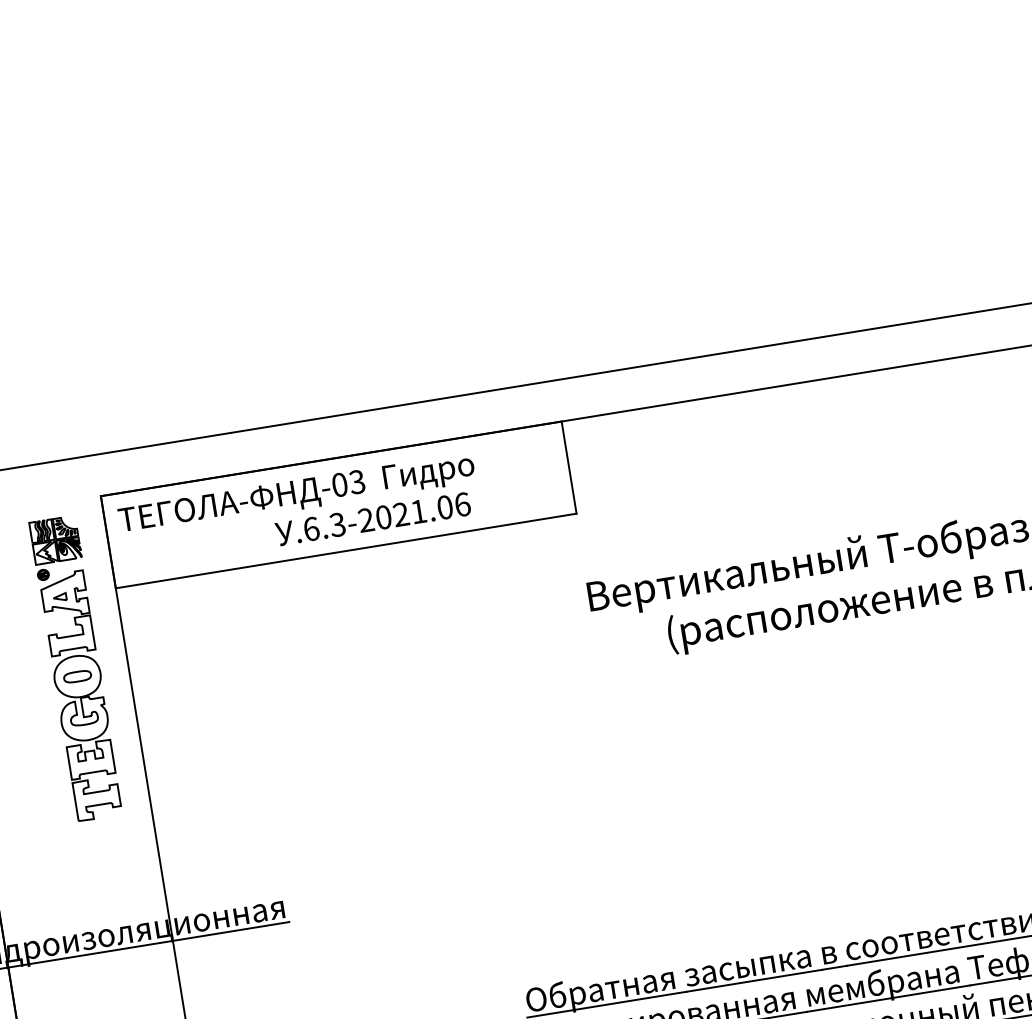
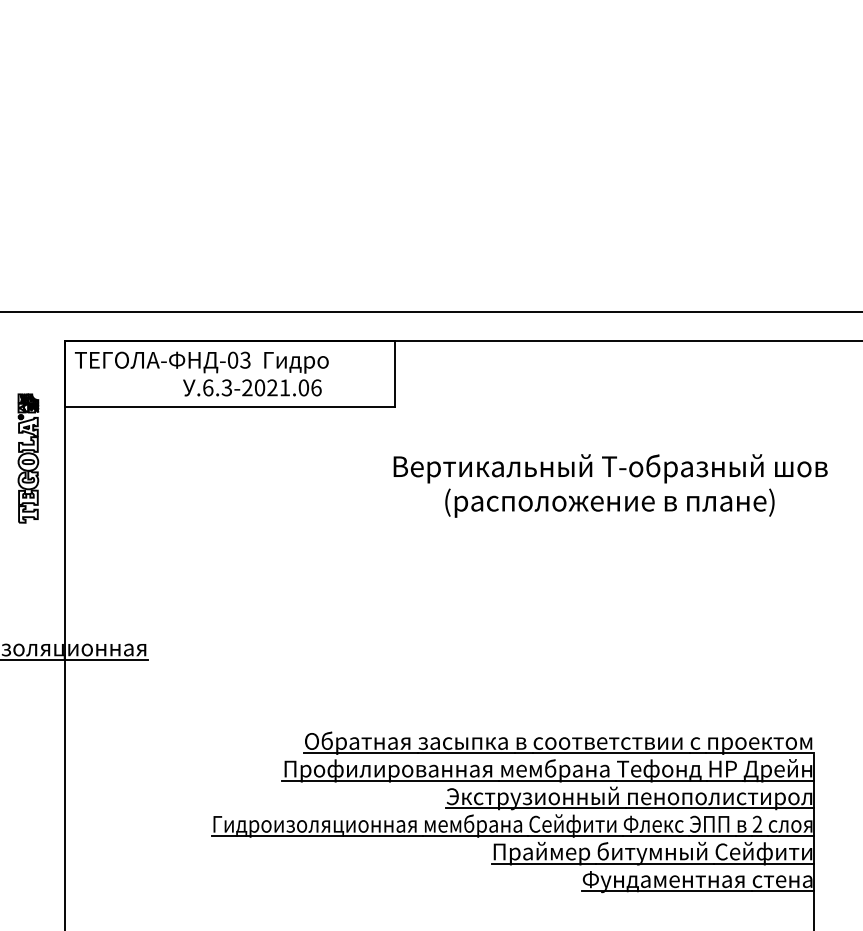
part: (76, 668) -> (28, 458), size x0.6

